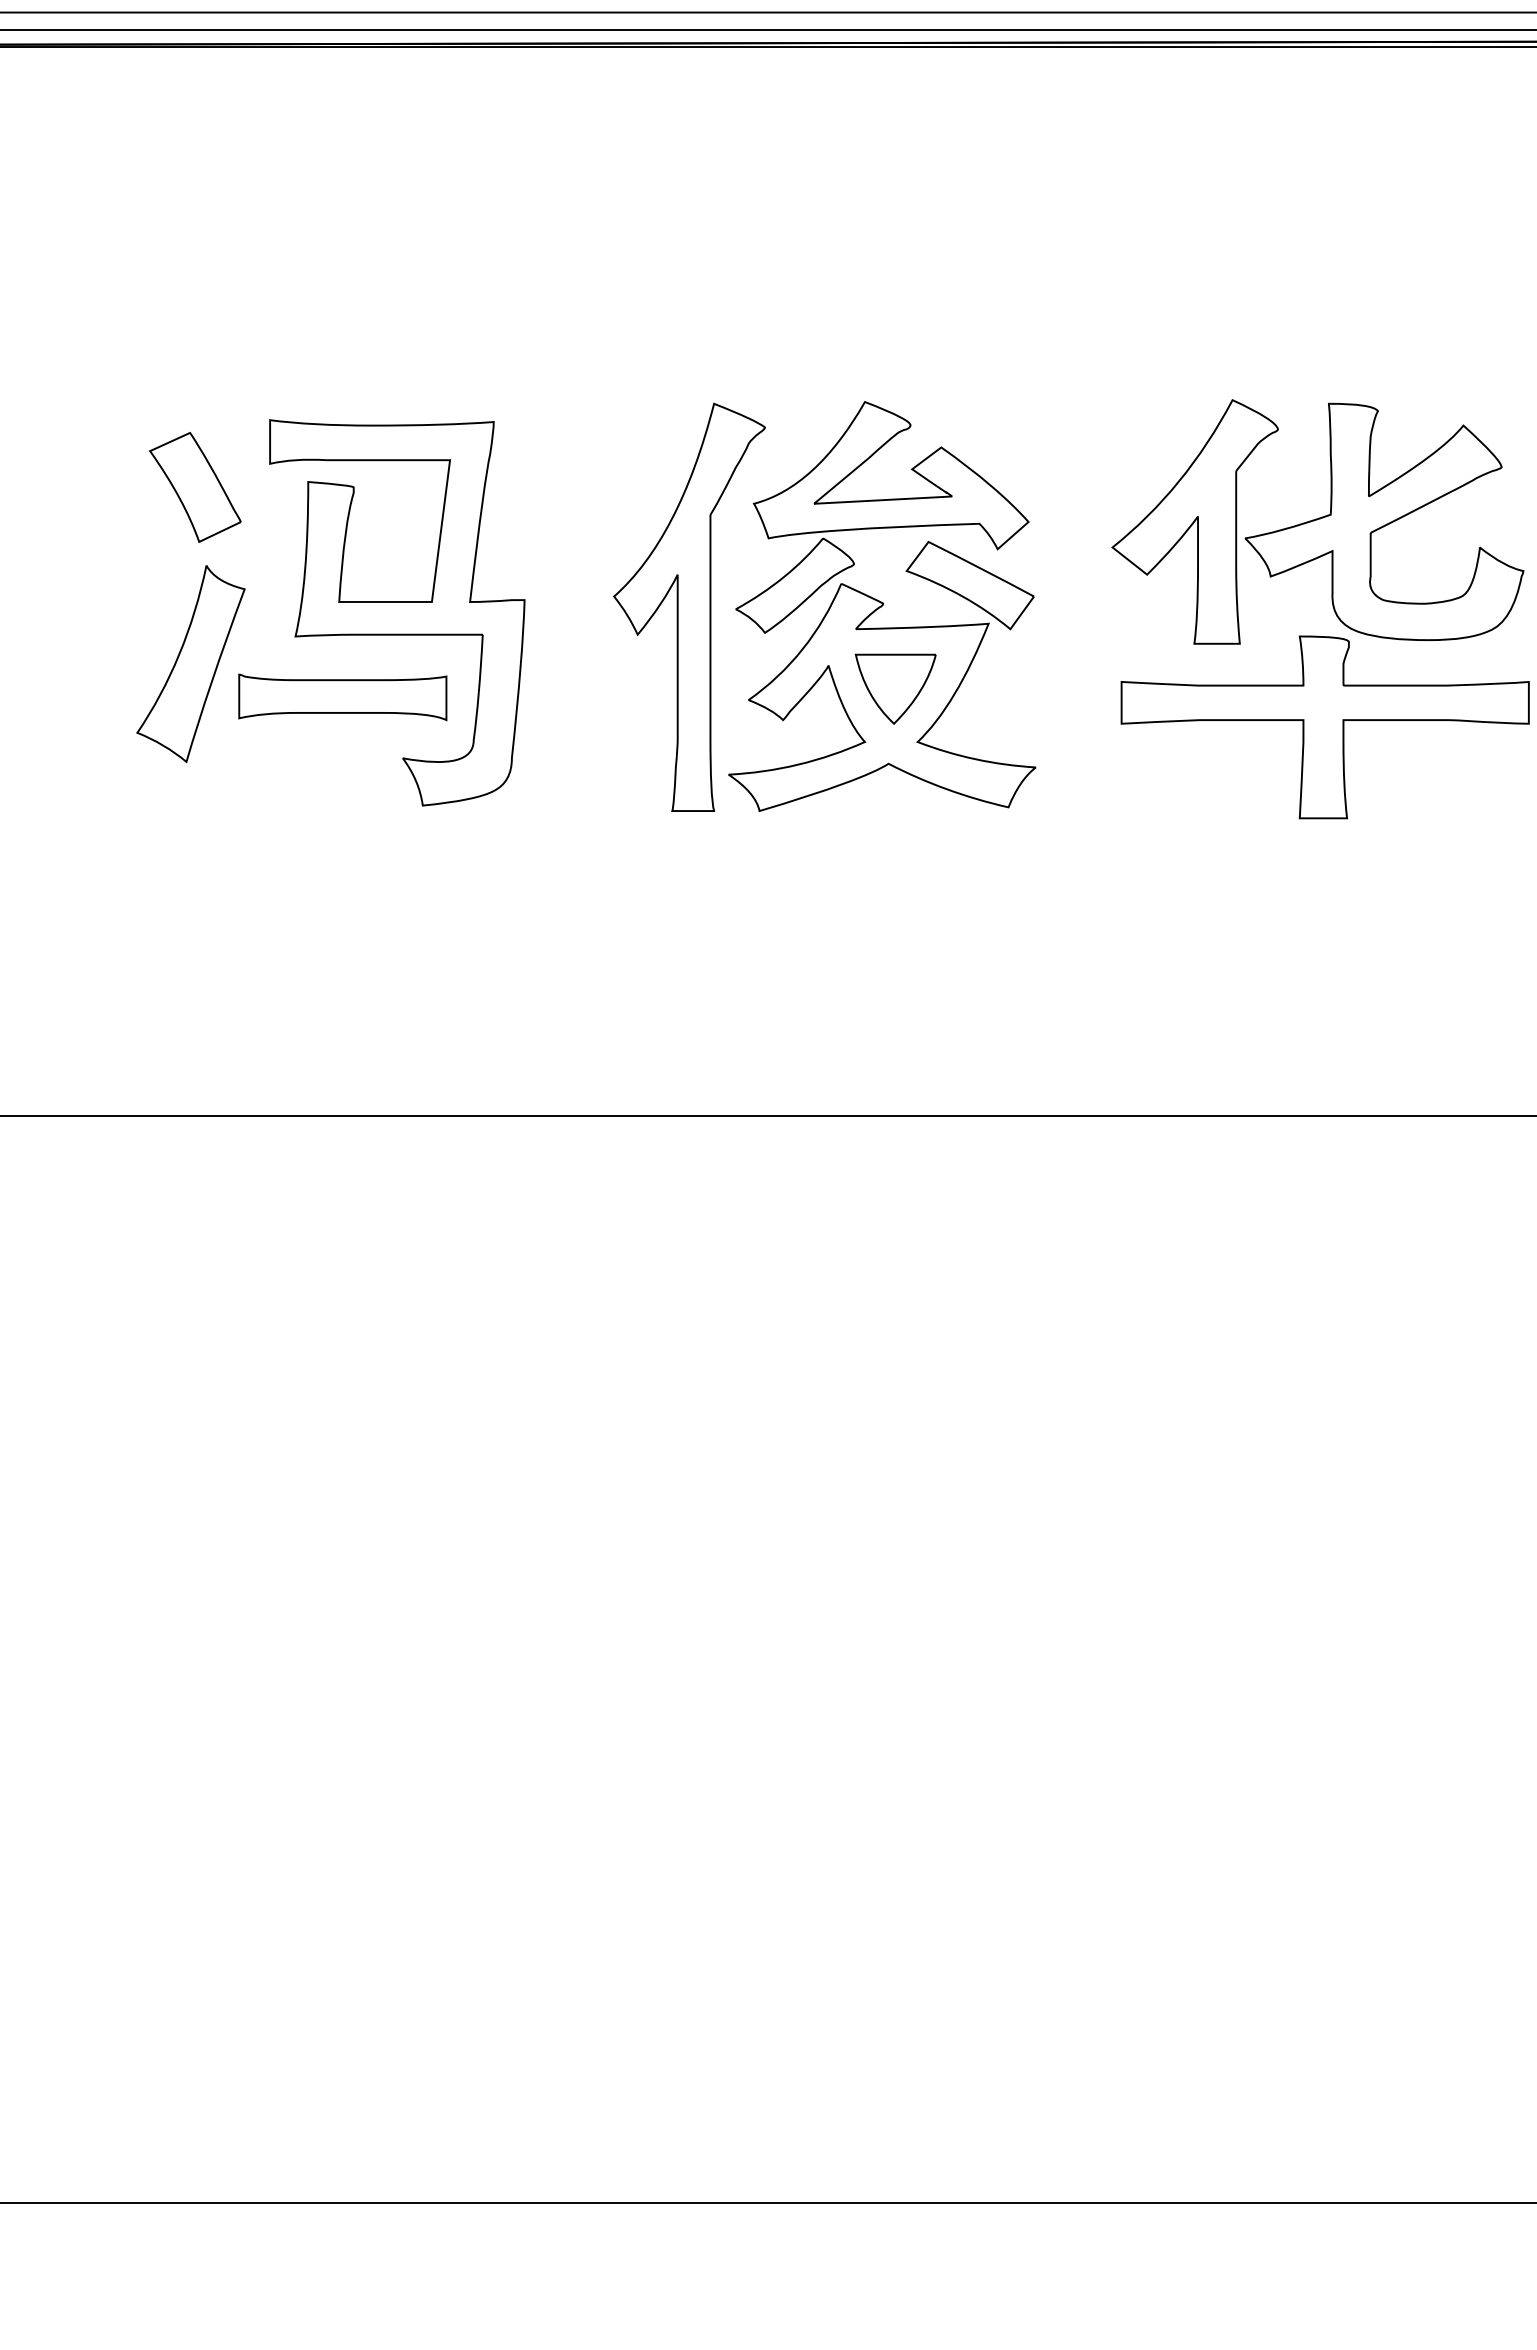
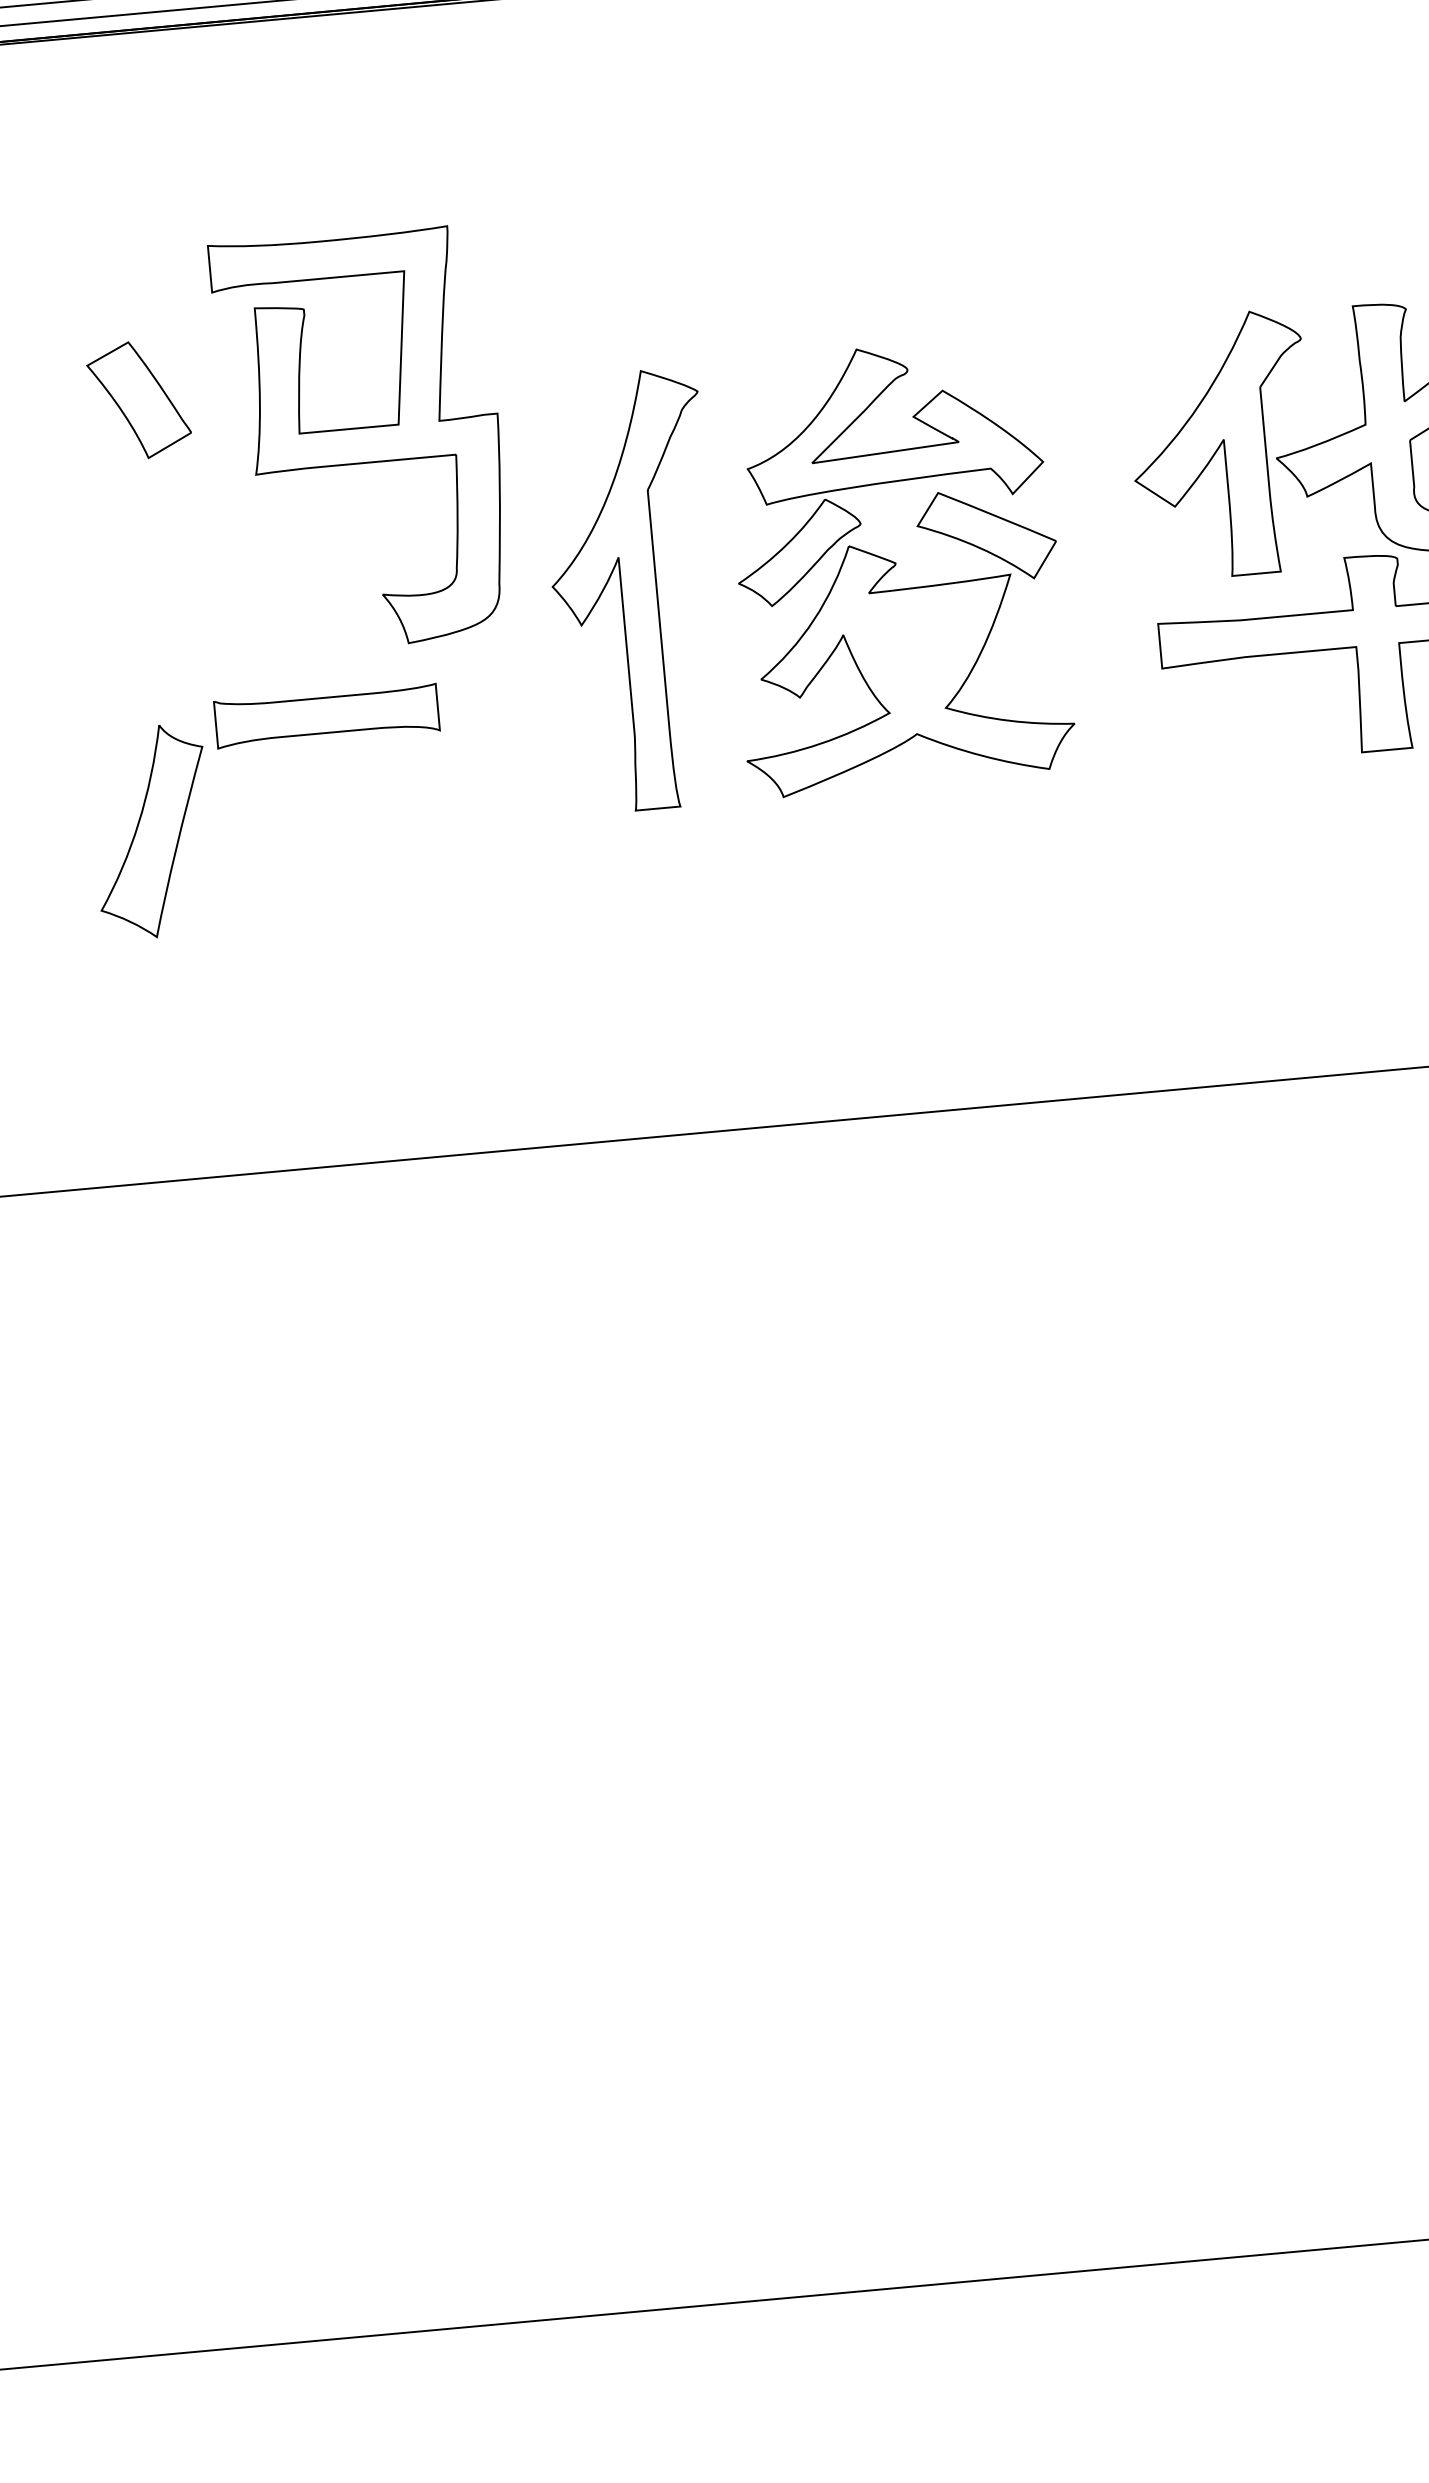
part: (195, 486) -> (139, 399), moved
part: (689, 606) -> (634, 590), moved
part: (397, 612) -> (362, 439), moved
part: (190, 664) -> (151, 832), moved
part: (895, 688) -> (917, 652), removed

